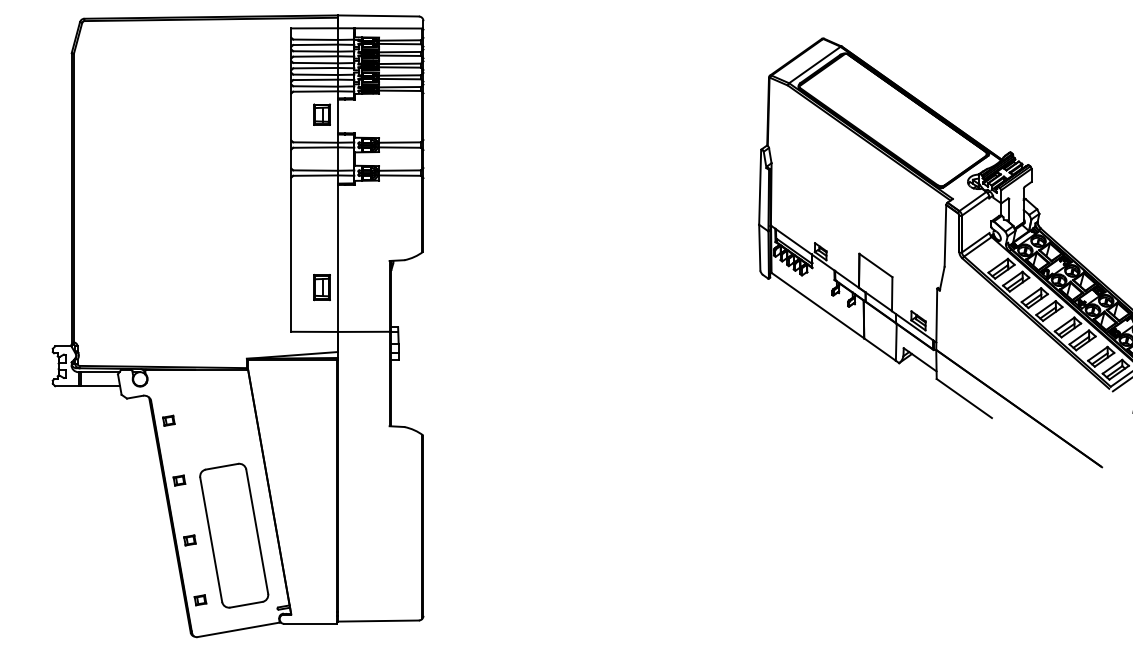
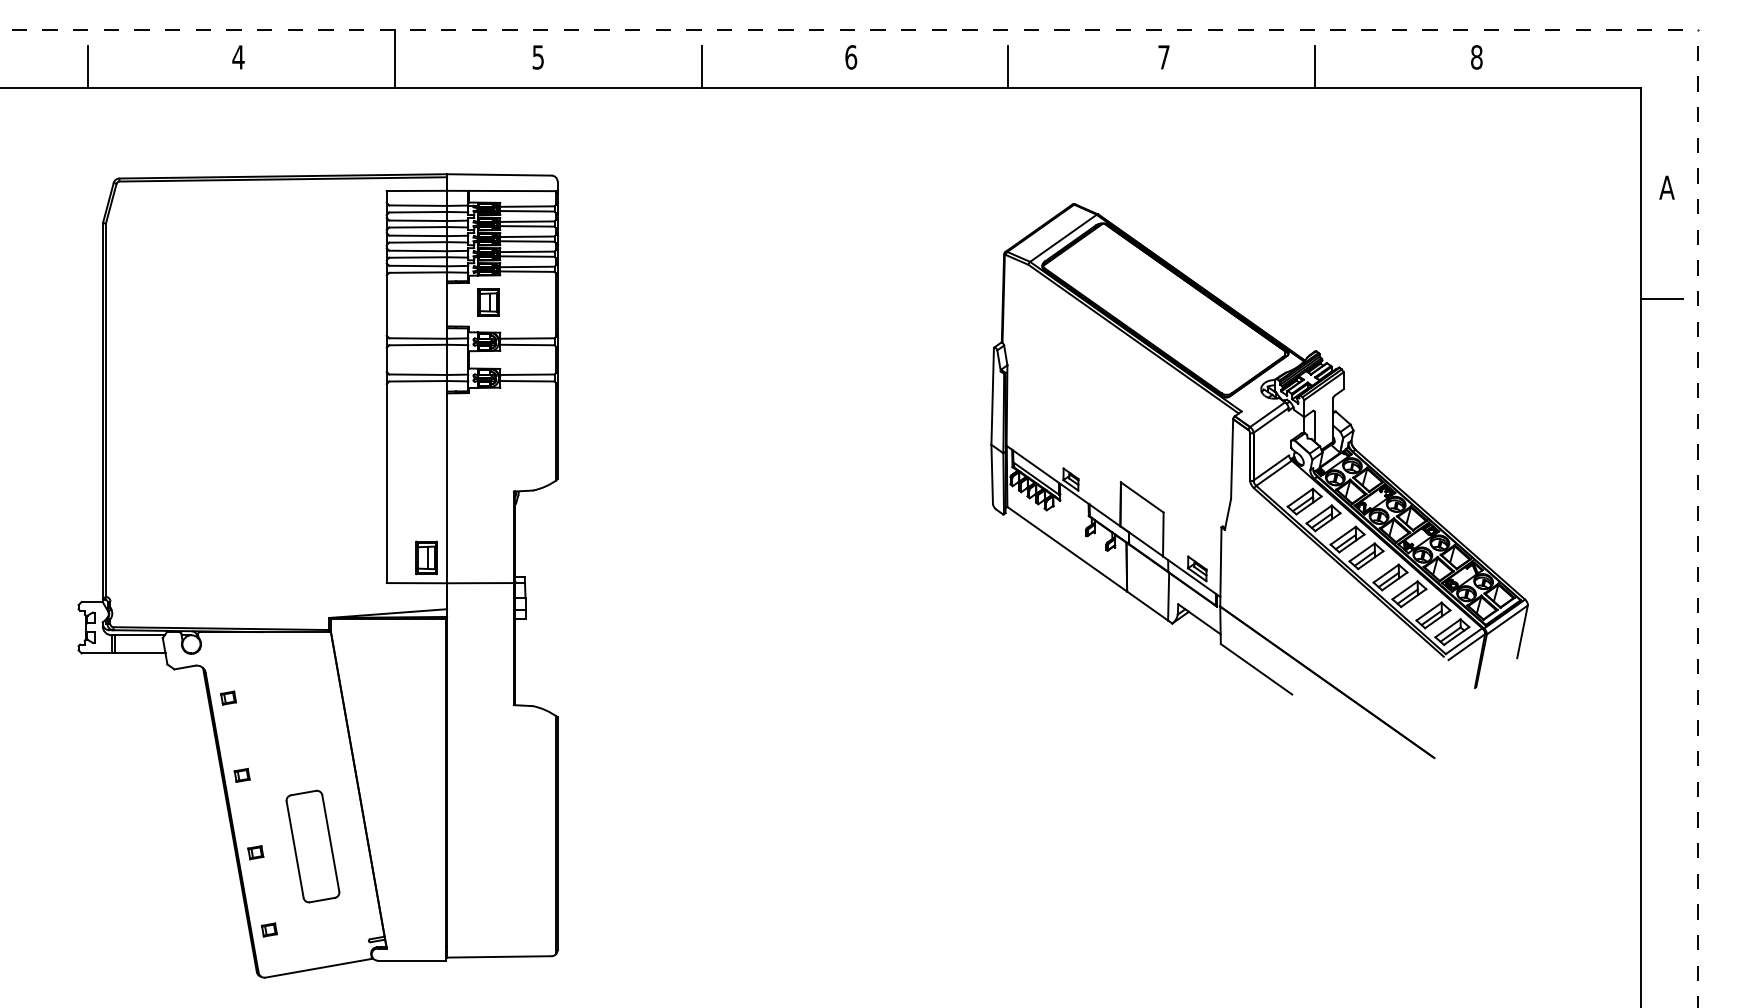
part: (322, 114) -> (488, 302), moved
part: (322, 287) -> (426, 557), moved
part: (233, 535) -> (312, 846), size x0.6

